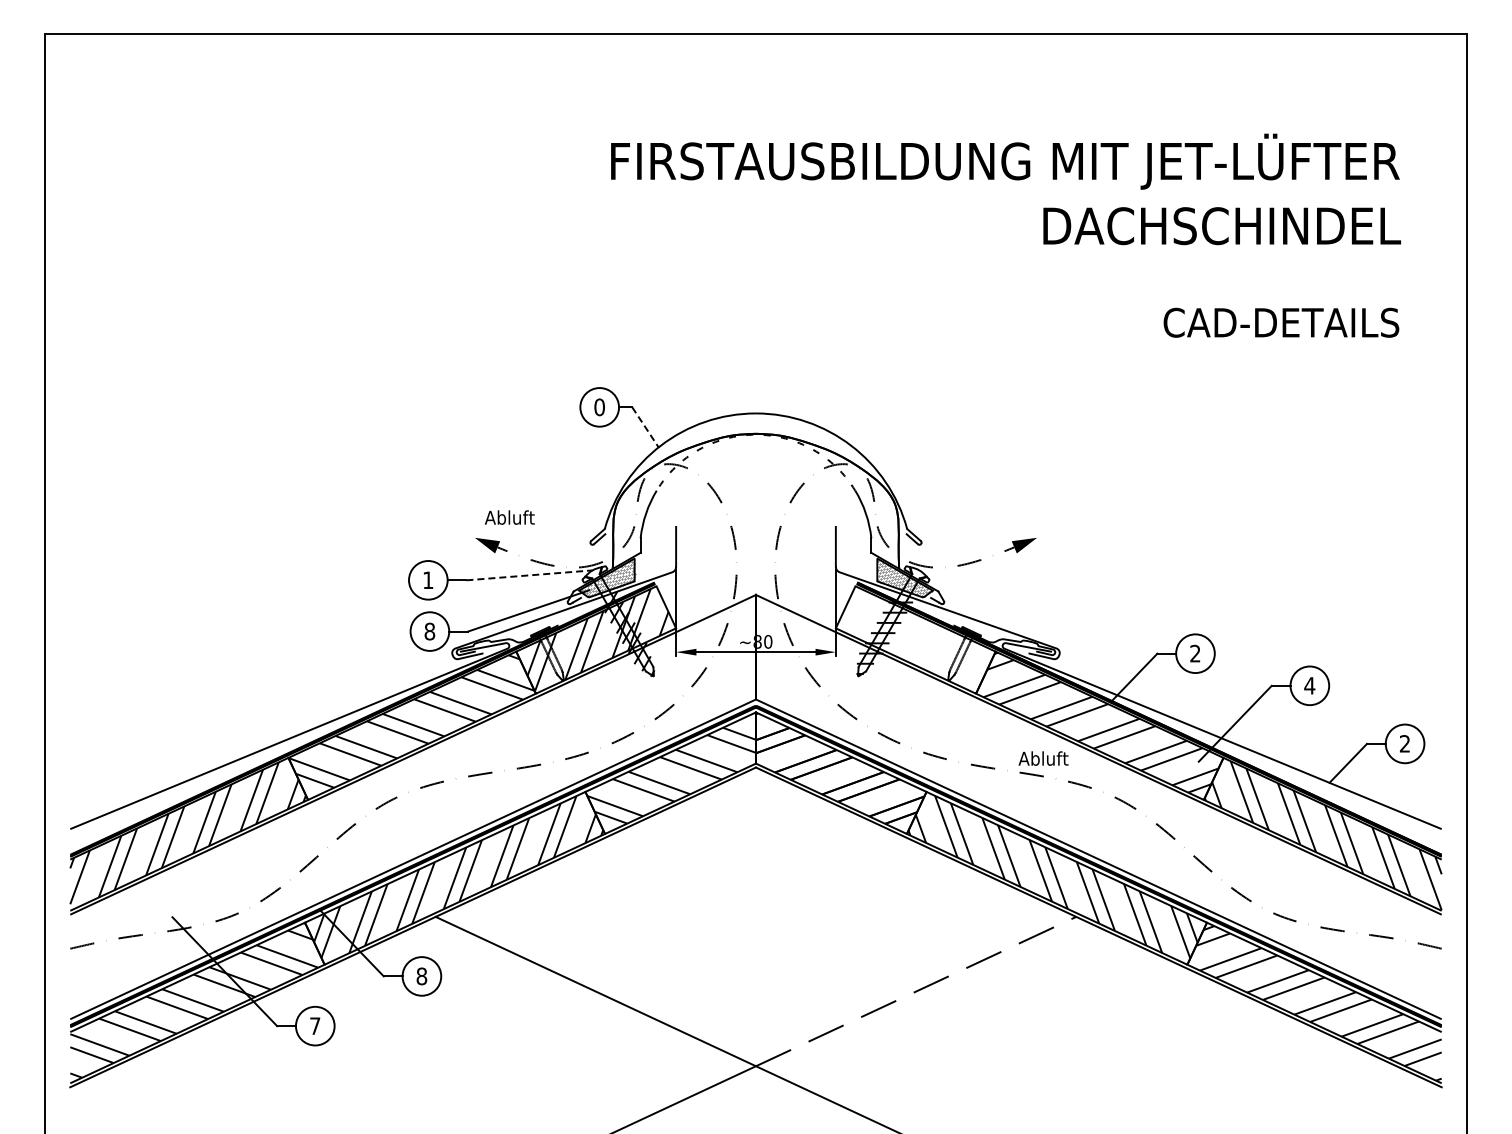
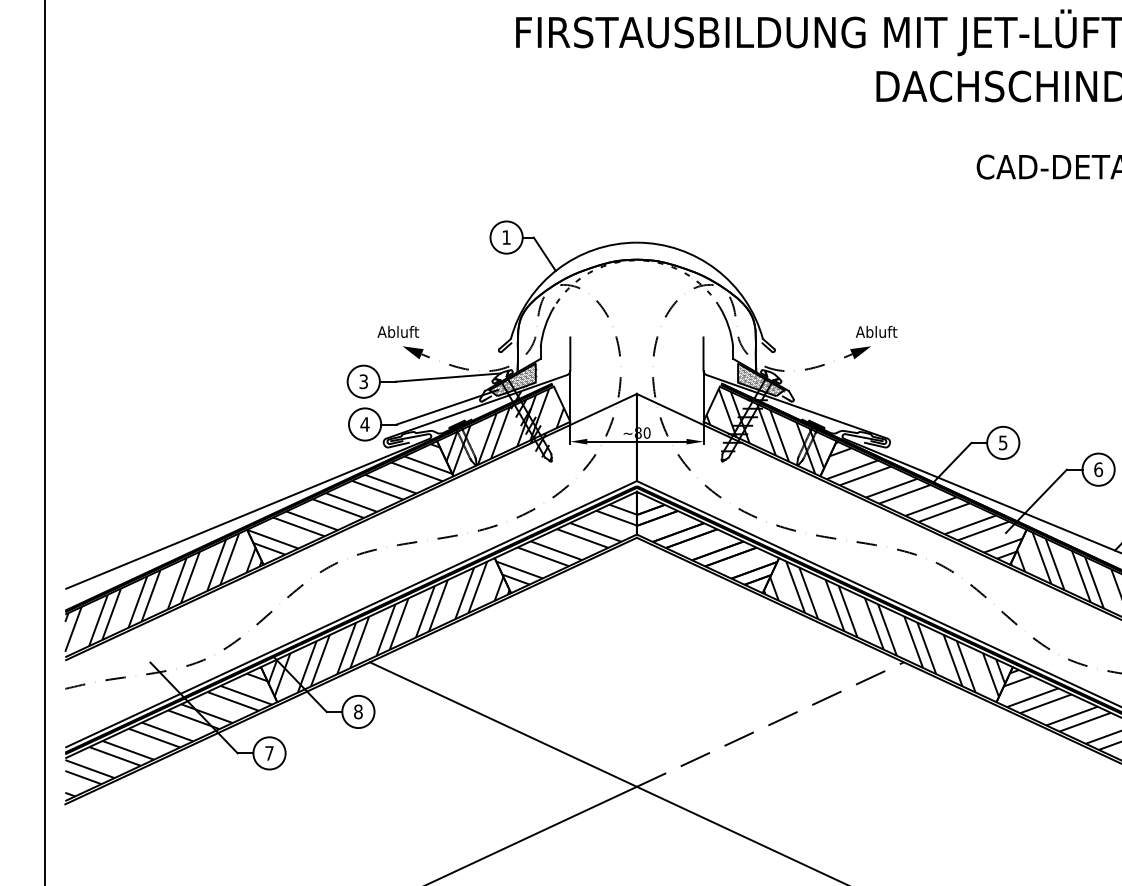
text: (599, 407) -> (506, 237), 0 -> 1
line: (645, 427) -> (544, 254), dashed -> solid
text: (509, 517) -> (398, 331), moved
line: (530, 575) -> (448, 377), dashed -> solid
text: (428, 580) -> (363, 381), 1 -> 3
text: (429, 631) -> (364, 424), 8 -> 4
hatch: (917, 639) -> (771, 431), added
text: (1195, 653) -> (1003, 442), 2 -> 5
text: (1309, 685) -> (1098, 469), 4 -> 6
text: (1043, 758) -> (876, 331), moved

